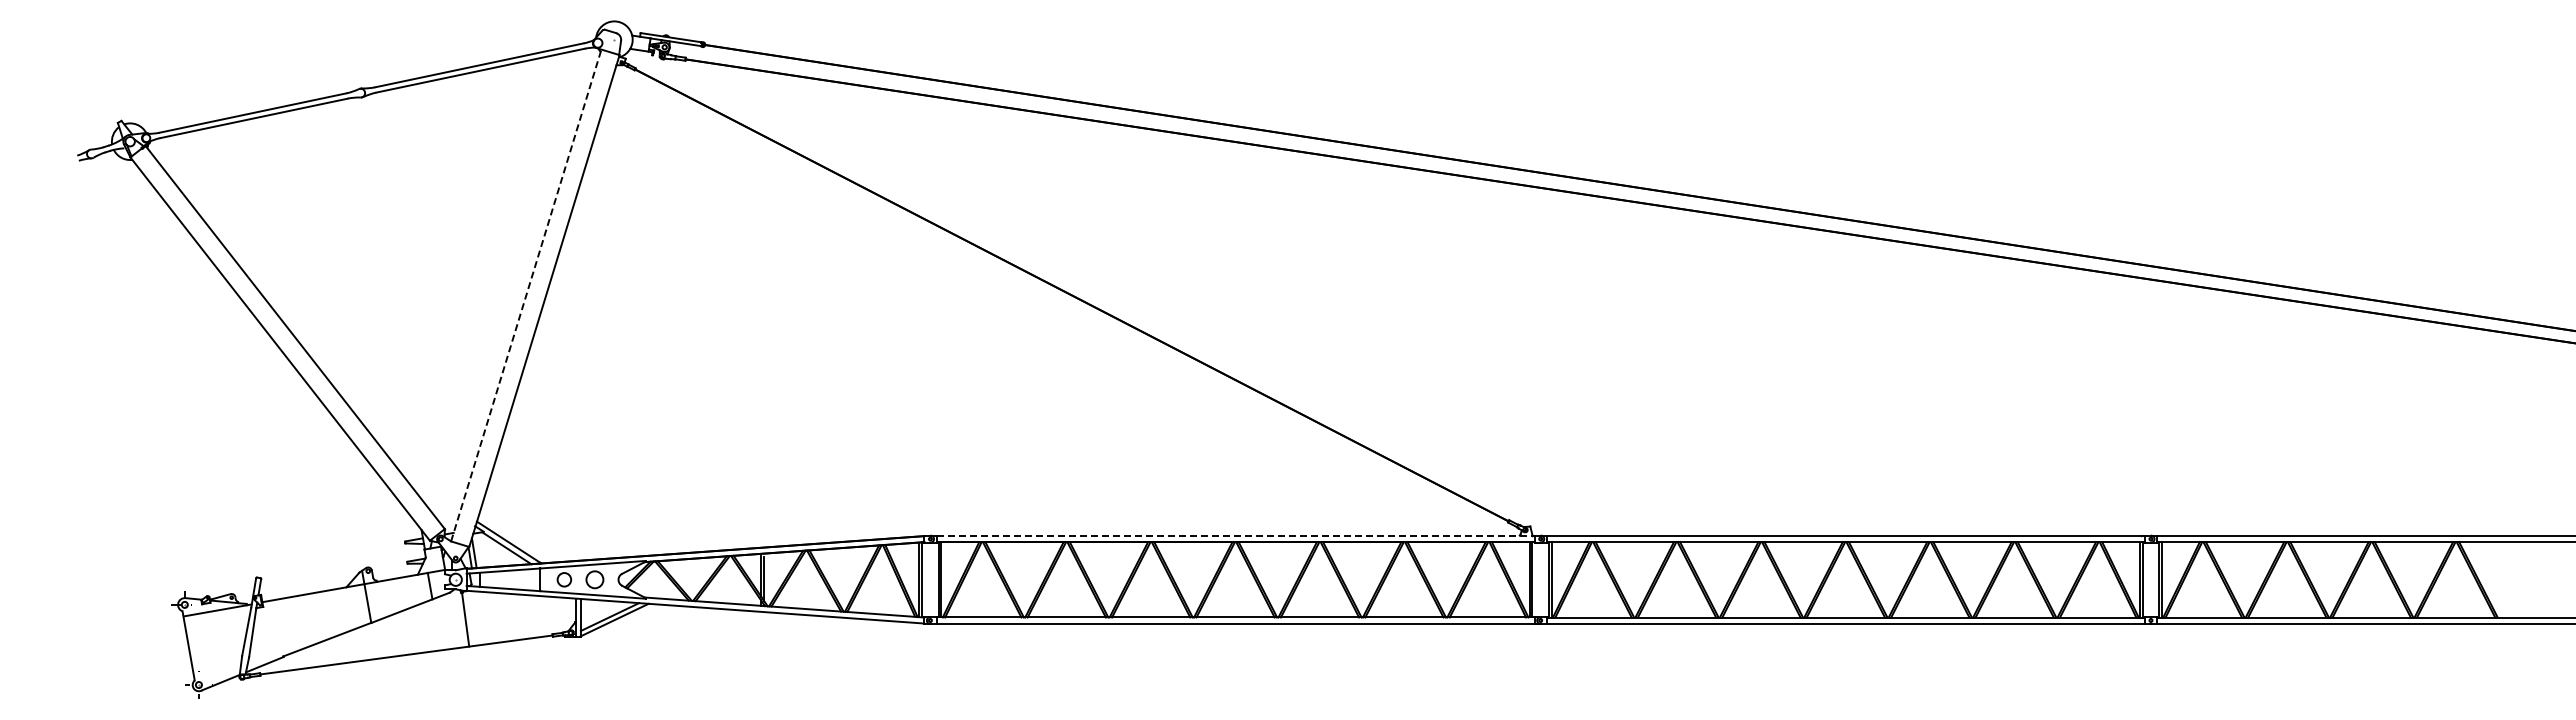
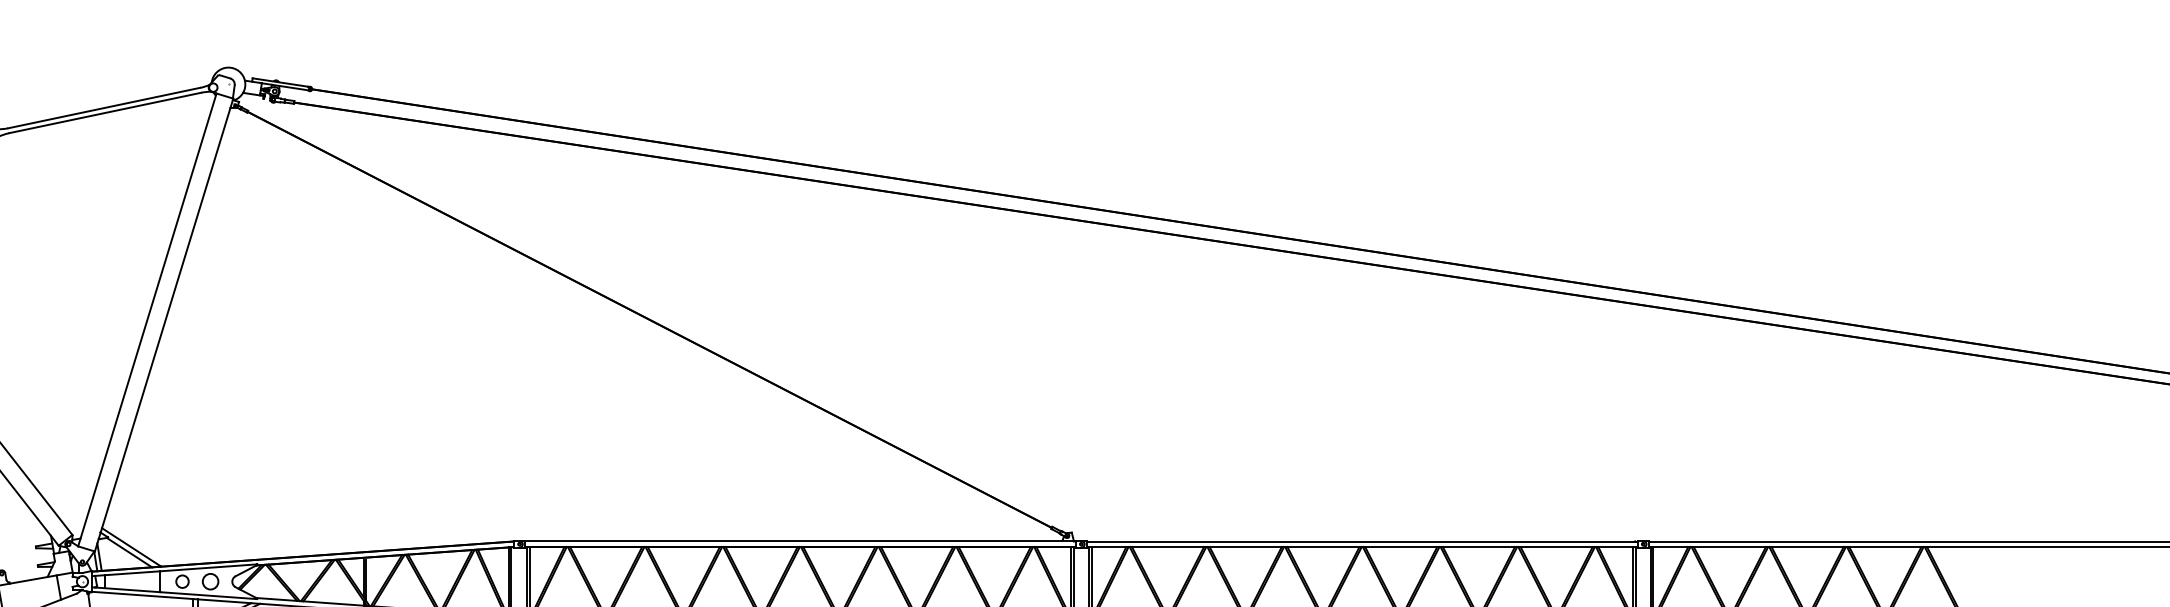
line: (526, 295) -> (147, 319), dashed -> solid
line: (1236, 536) -> (801, 541), dashed -> solid

